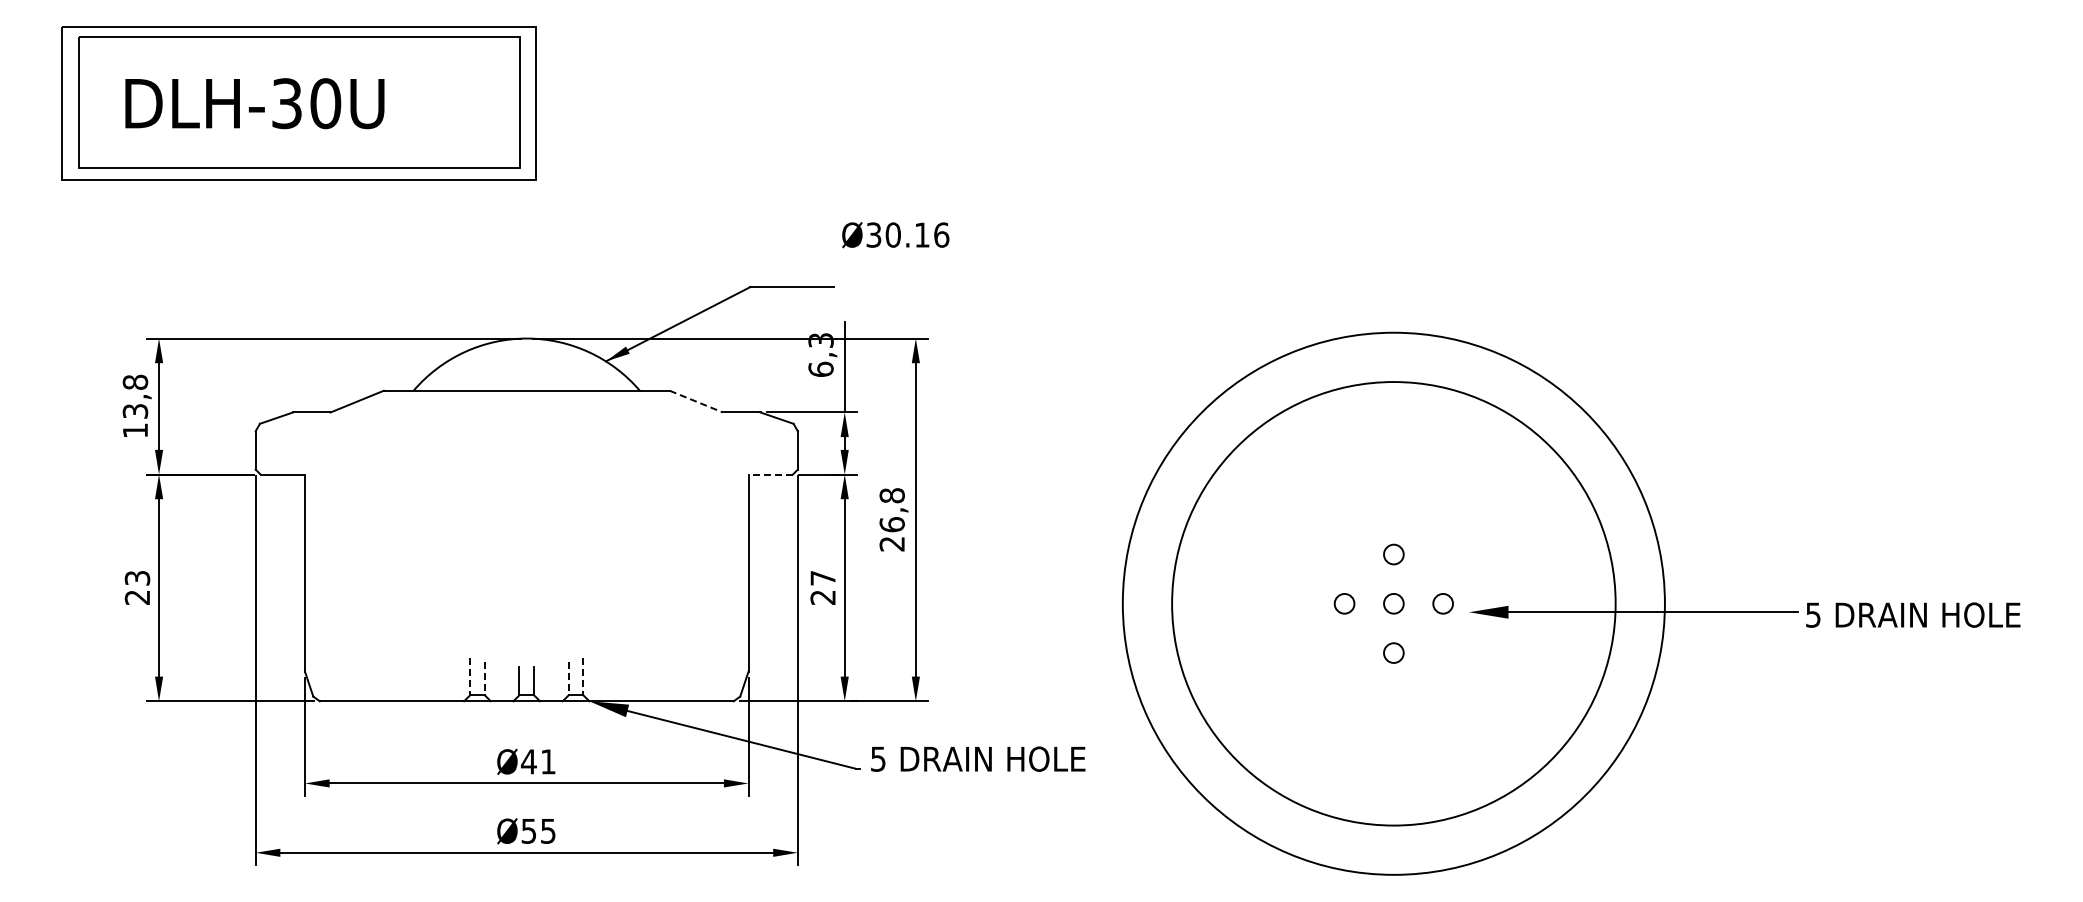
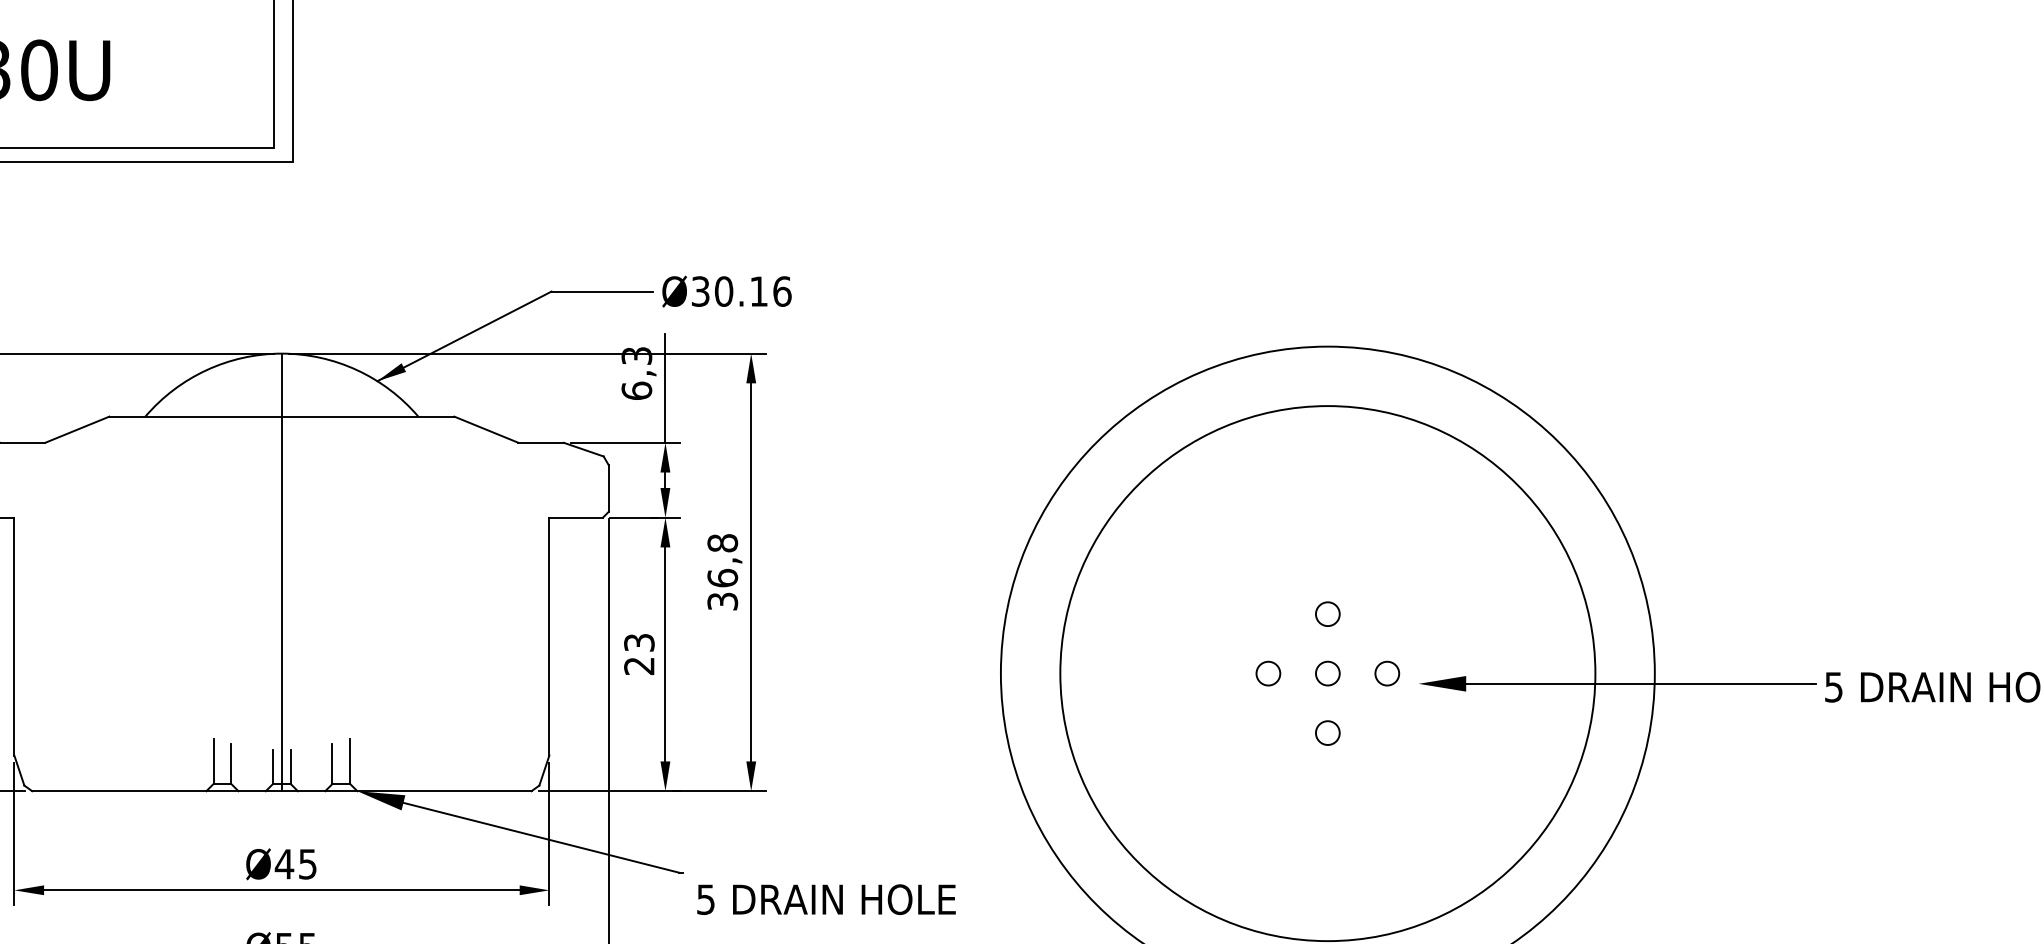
text: (895, 235) -> (726, 292), moved
line: (696, 401) -> (486, 429), dashed -> solid
line: (770, 474) -> (575, 517), dashed -> solid
line: (526, 519) -> (281, 571), added
text: (891, 543) -> (721, 600), 26,8 -> 36,8
text: (822, 578) -> (638, 643), 27 -> 23
line: (470, 676) -> (213, 761), dashed -> solid
line: (583, 676) -> (350, 761), dashed -> solid
line: (484, 678) -> (230, 763), dashed -> solid
line: (568, 678) -> (332, 763), dashed -> solid
text: (978, 758) -> (826, 898), moved
text: (548, 761) -> (308, 863), Ø41 -> Ø45

